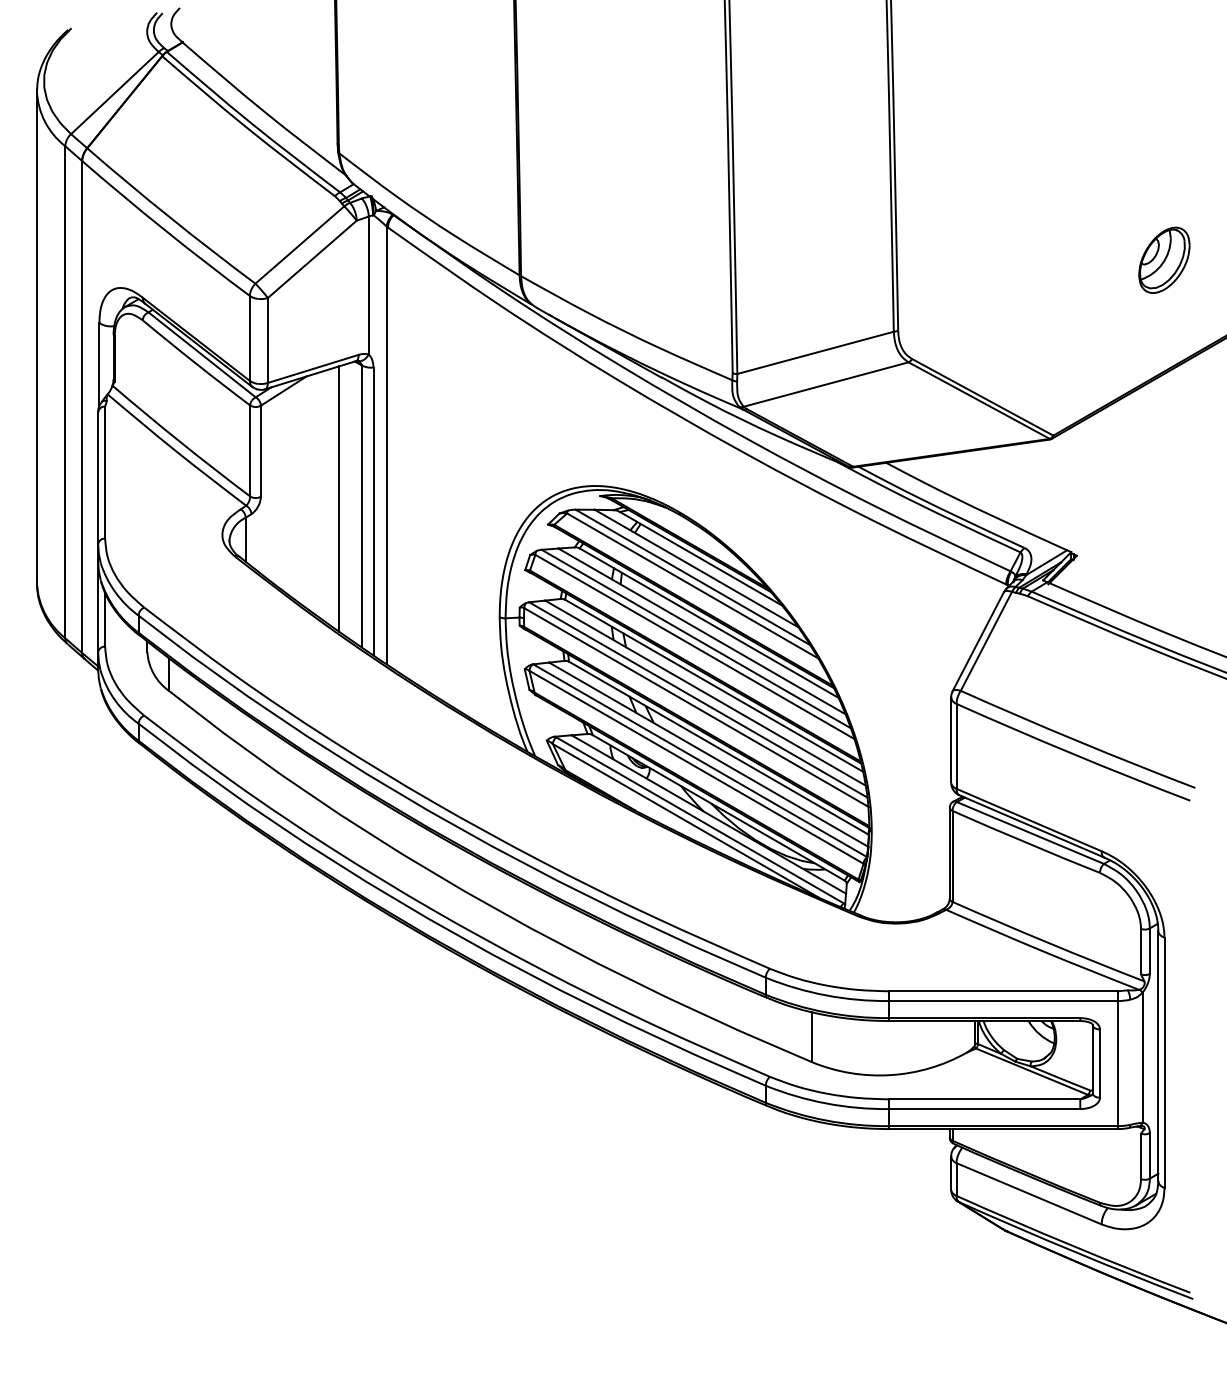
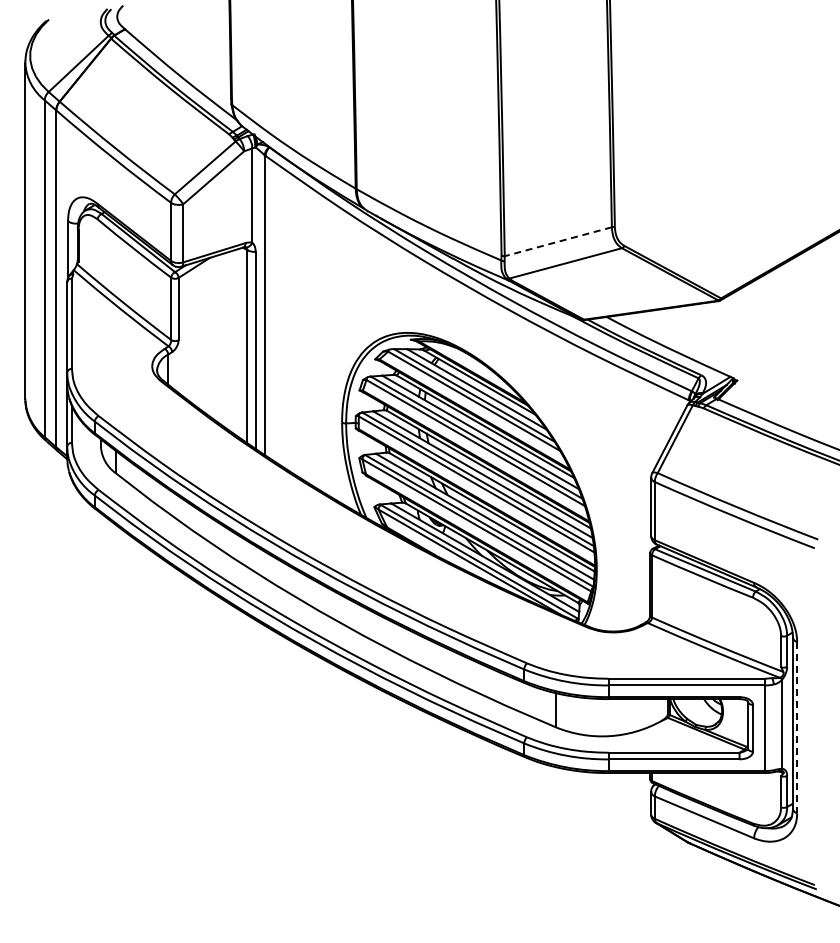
part: (1164, 260) -> (797, 178), removed
line: (814, 352) -> (557, 241), solid -> dashed
line: (339, 498) -> (232, 341), removed
line: (1164, 1062) -> (797, 727), solid -> dashed

